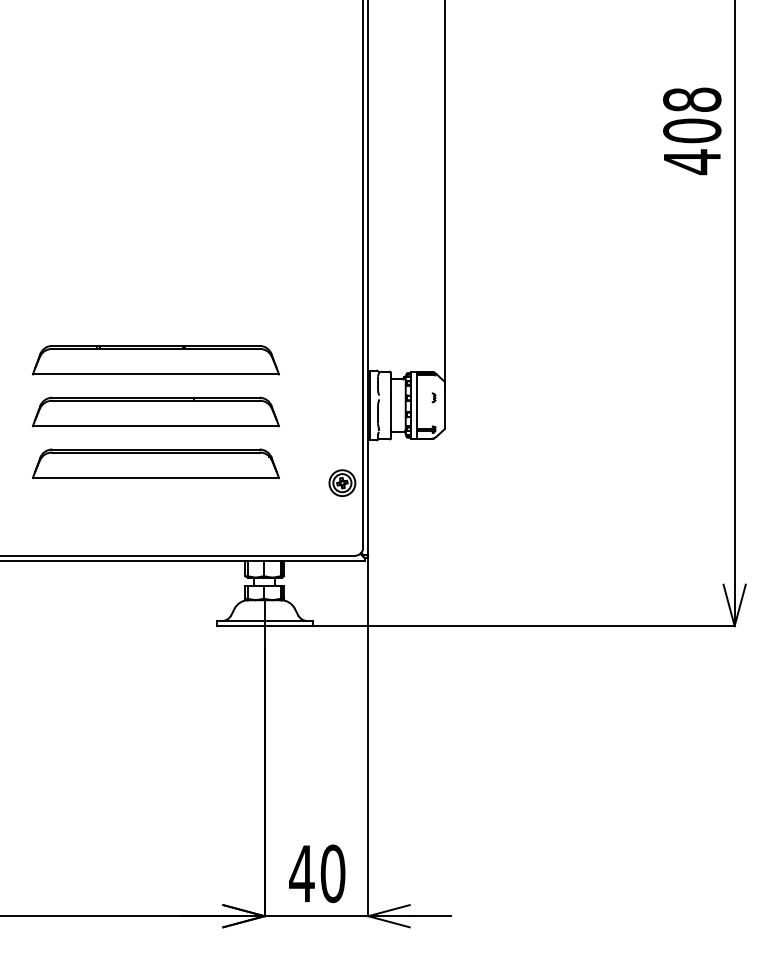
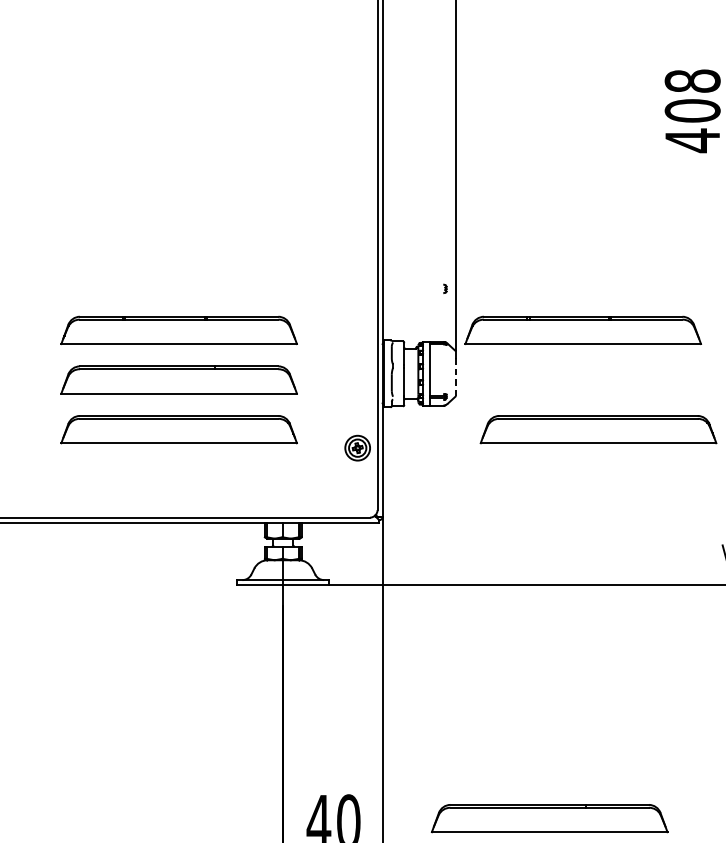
part: (577, 360) -> (582, 330), added
part: (433, 397) -> (444, 288), moved
line: (444, 409) -> (455, 377), solid -> dashed
part: (593, 463) -> (598, 429), added
part: (542, 869) -> (549, 818), added

